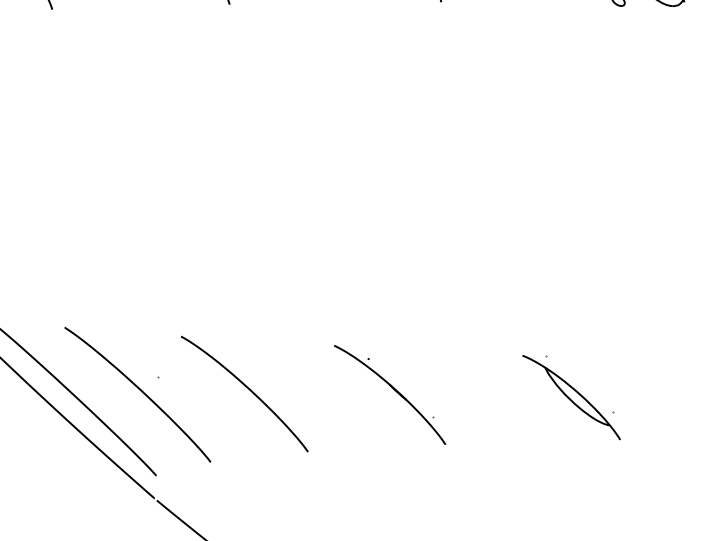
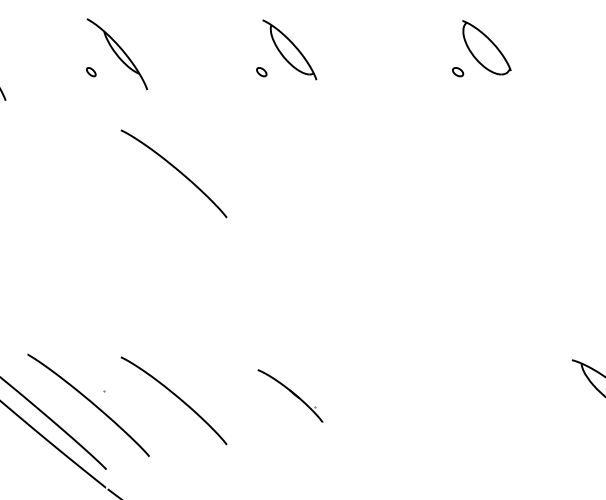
curve: (261, 106) -> (176, 170), added
part: (390, 394) -> (290, 395), size x0.7
part: (571, 396) -> (435, 390), removed

